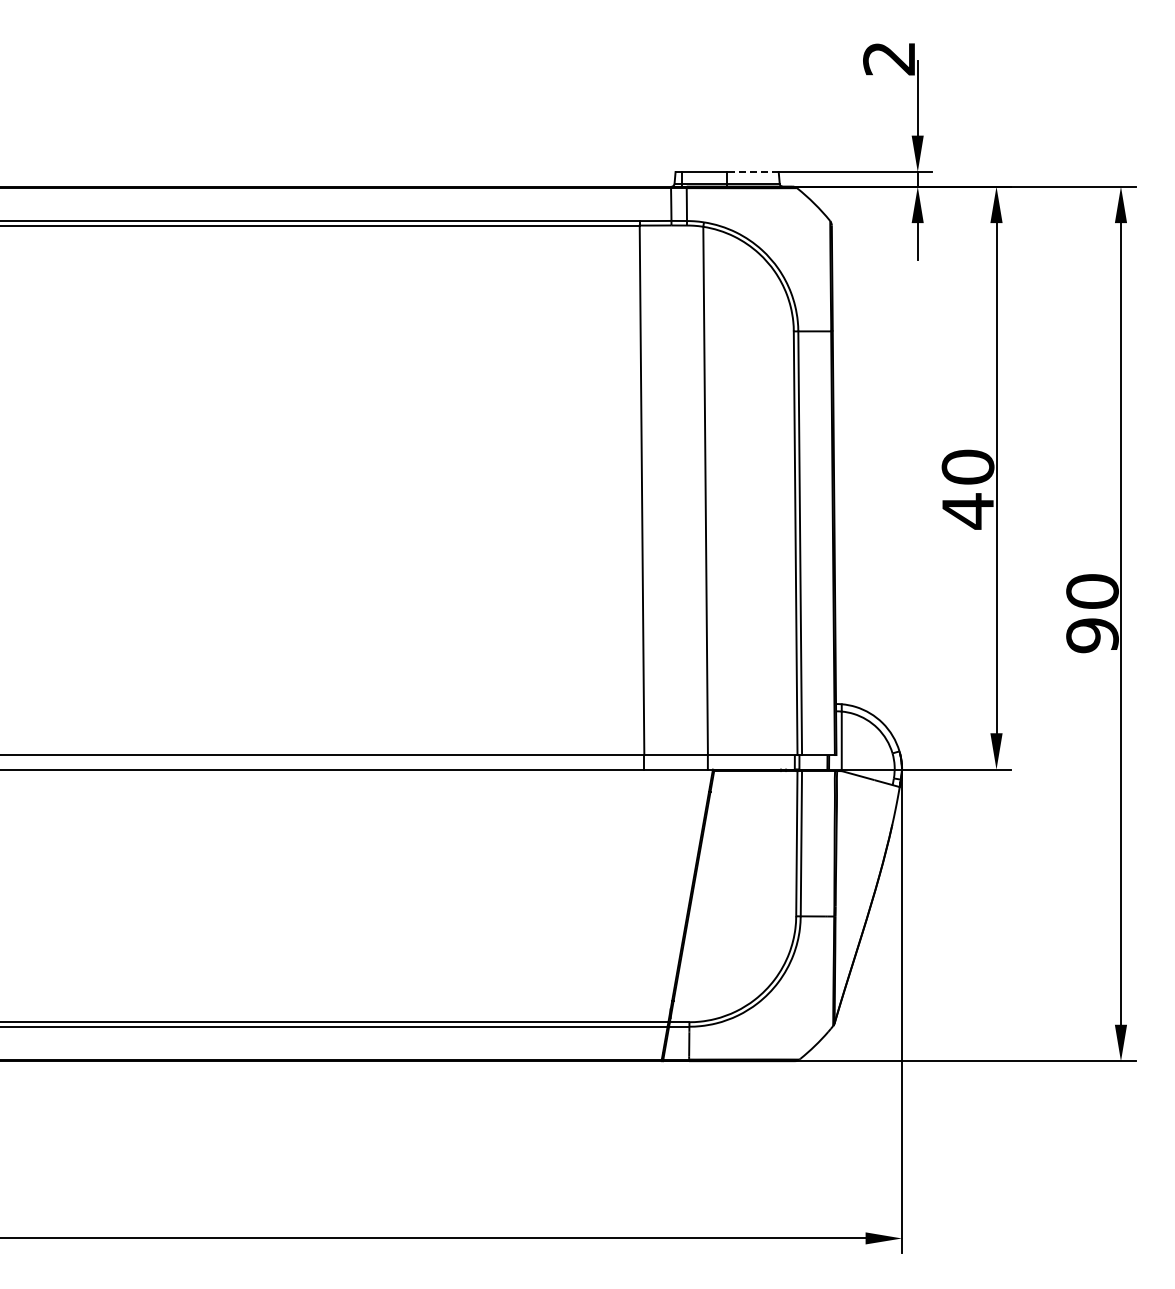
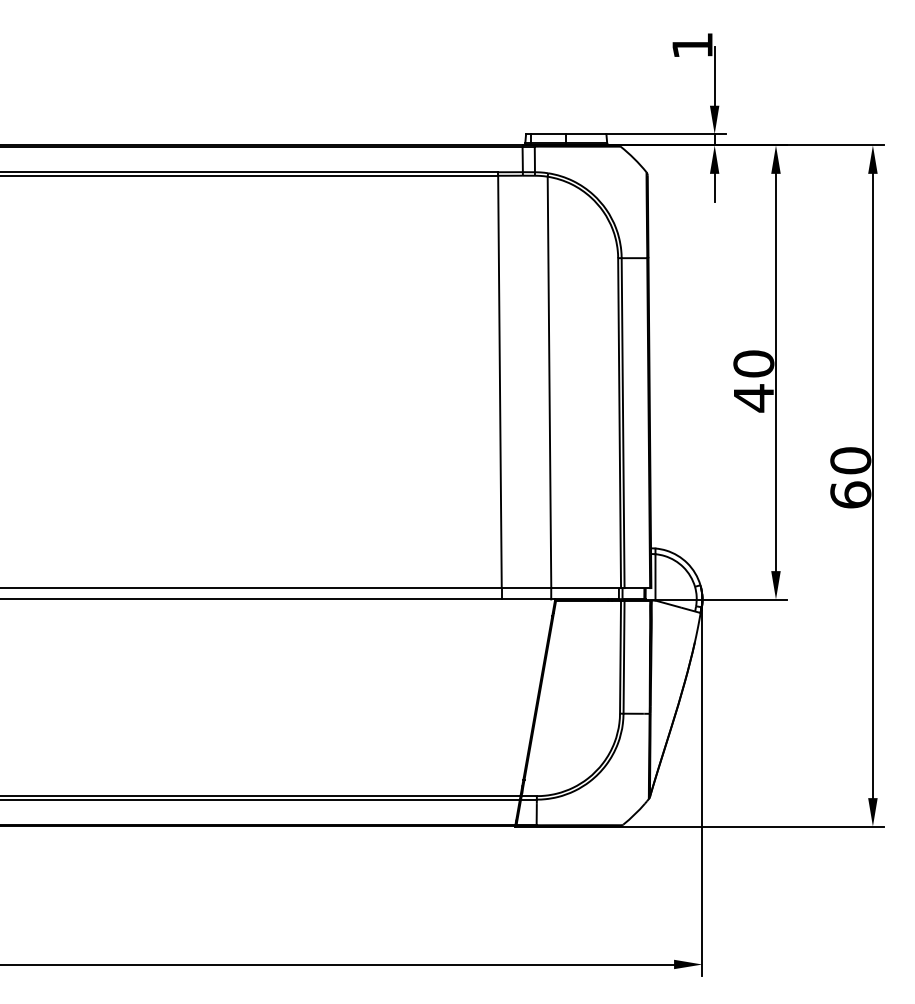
text: (888, 58) -> (691, 45), 2 -> 1
line: (752, 172) -> (585, 134), dashed -> solid
text: (1092, 635) -> (850, 494), 90 -> 60

